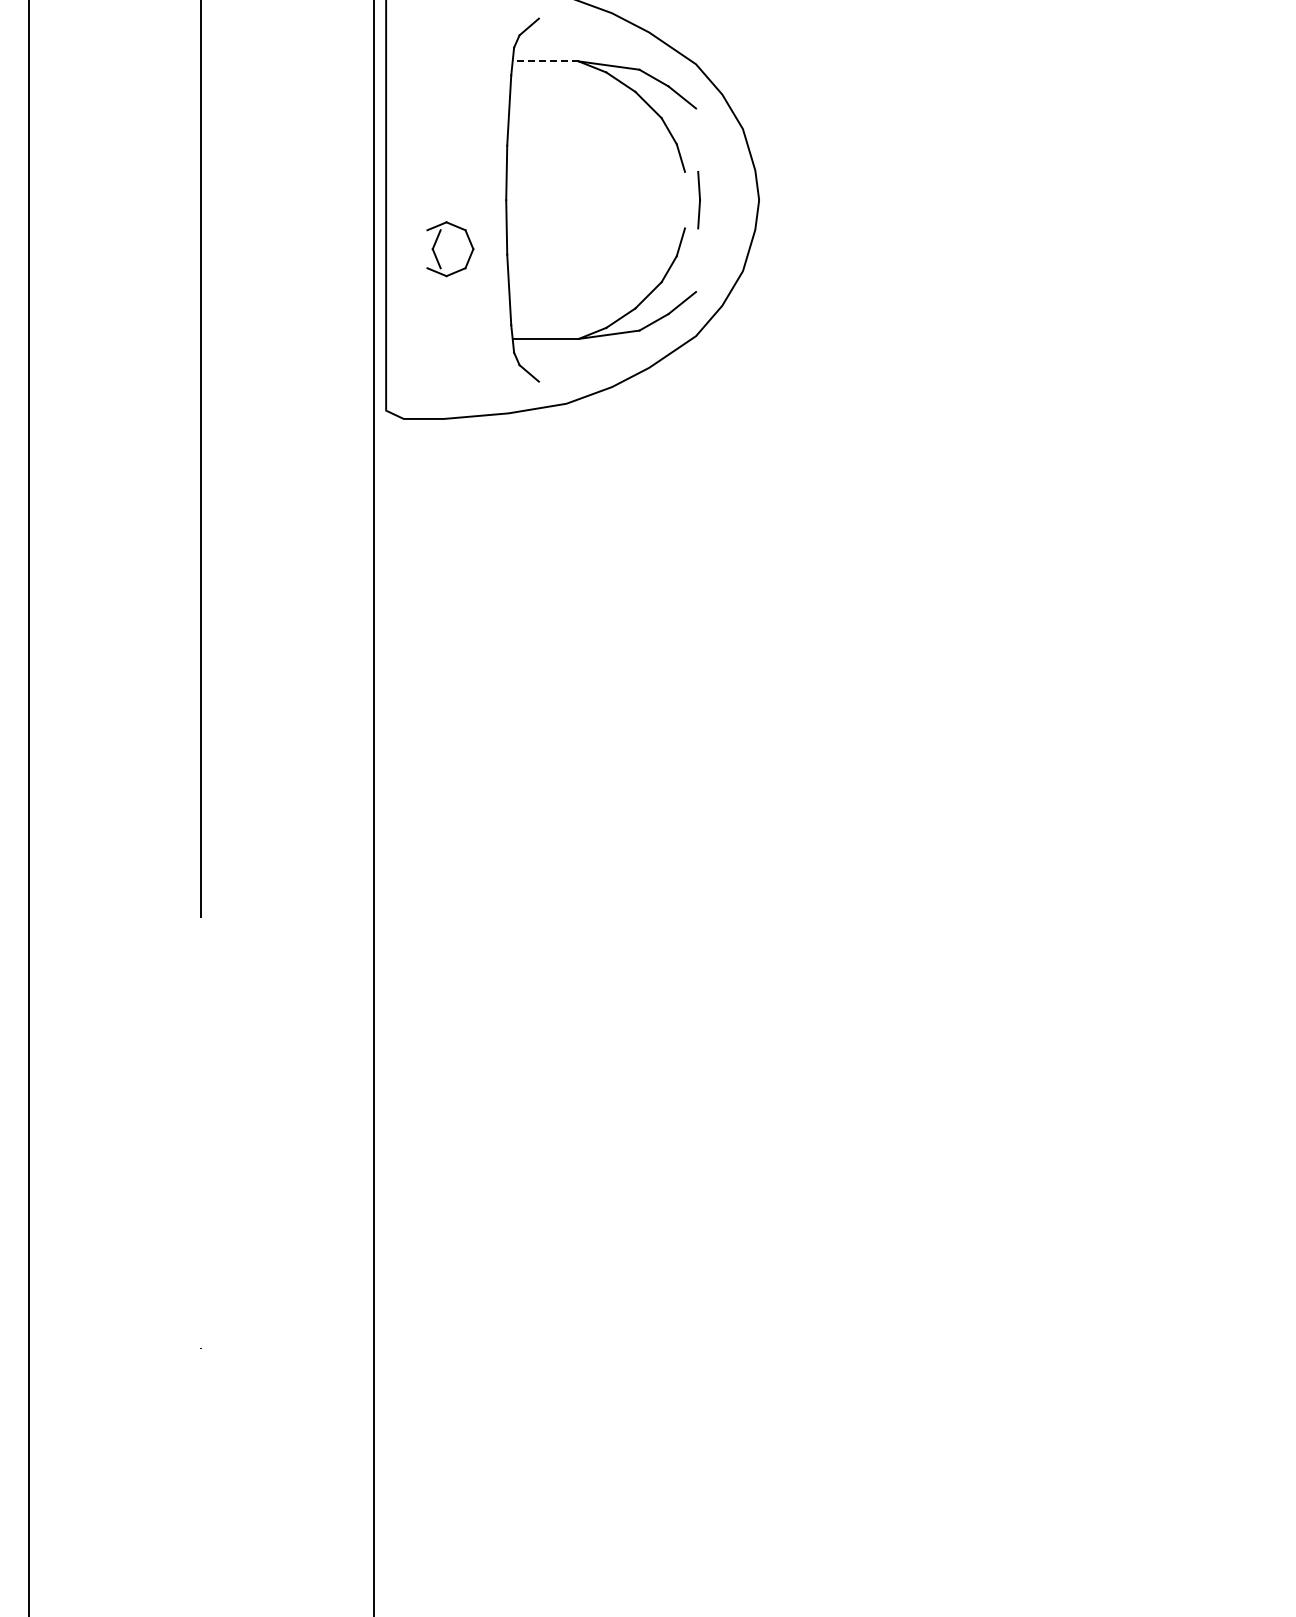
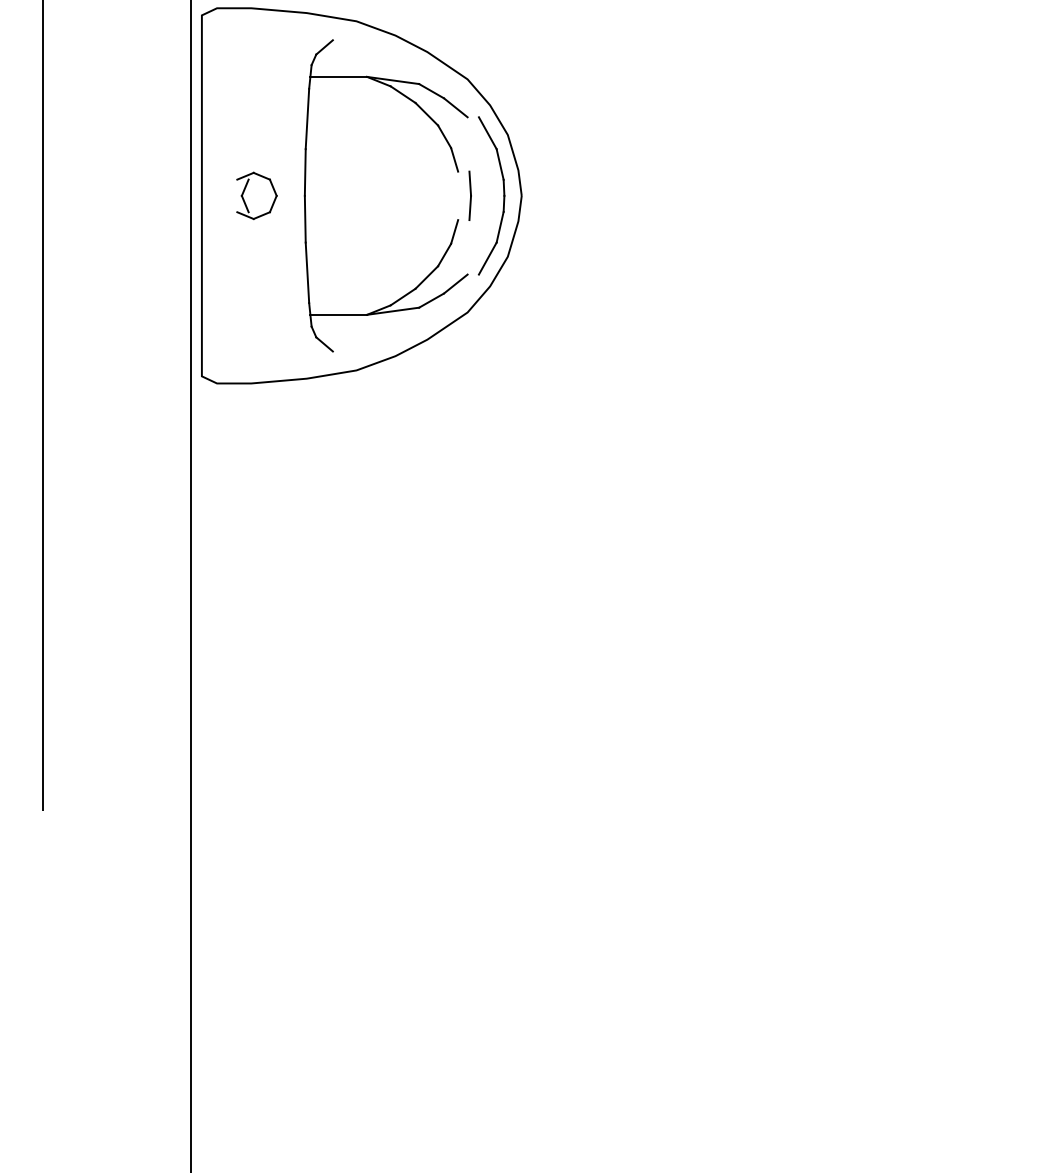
line: (545, 61) -> (338, 76), dashed -> solid
part: (737, 197) -> (503, 193), added
part: (436, 243) -> (245, 191), moved

